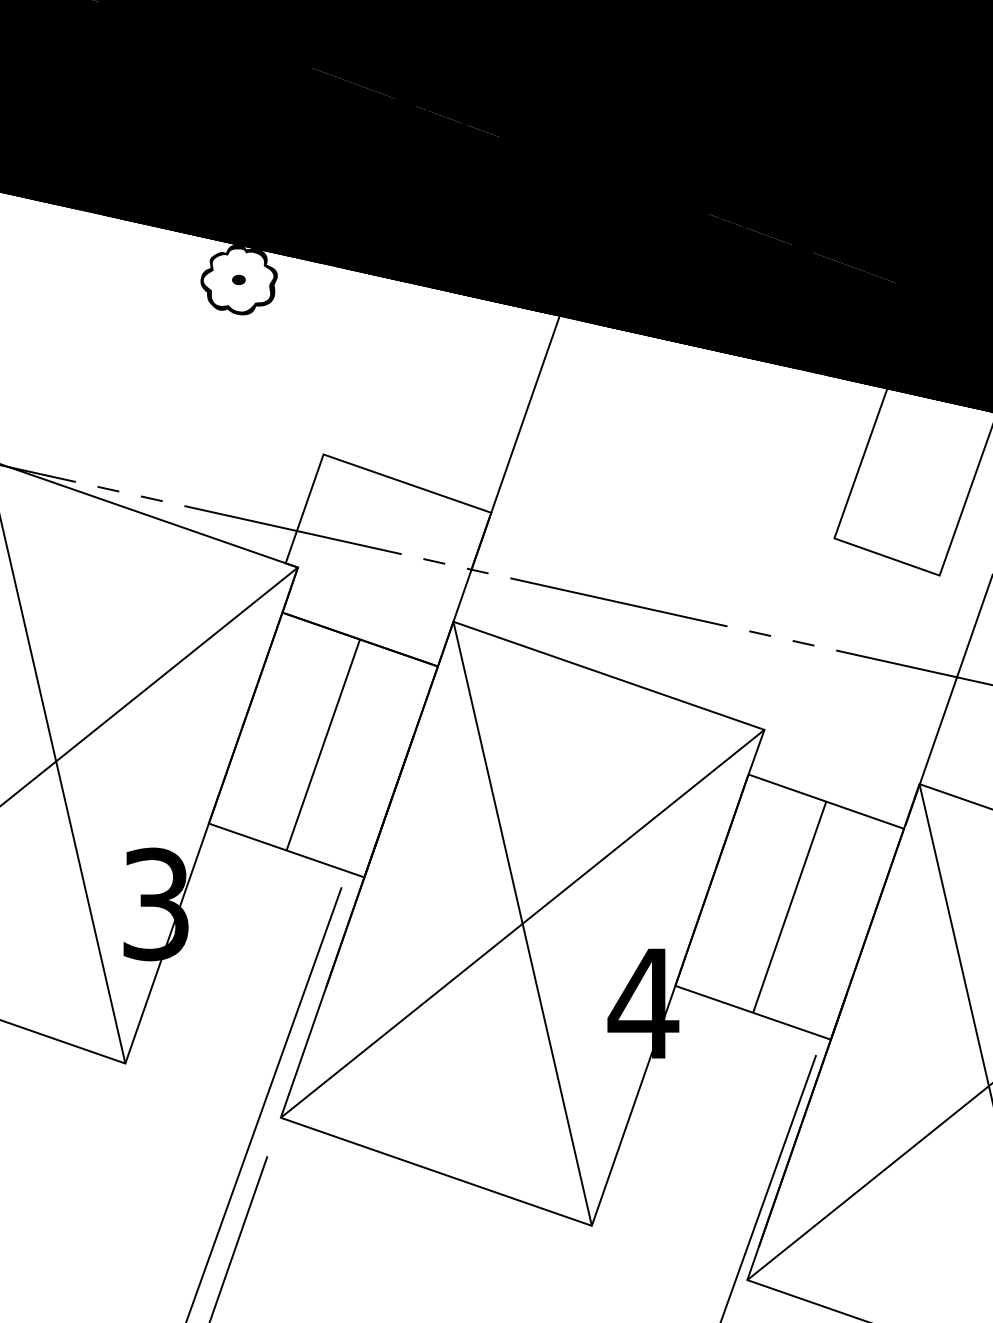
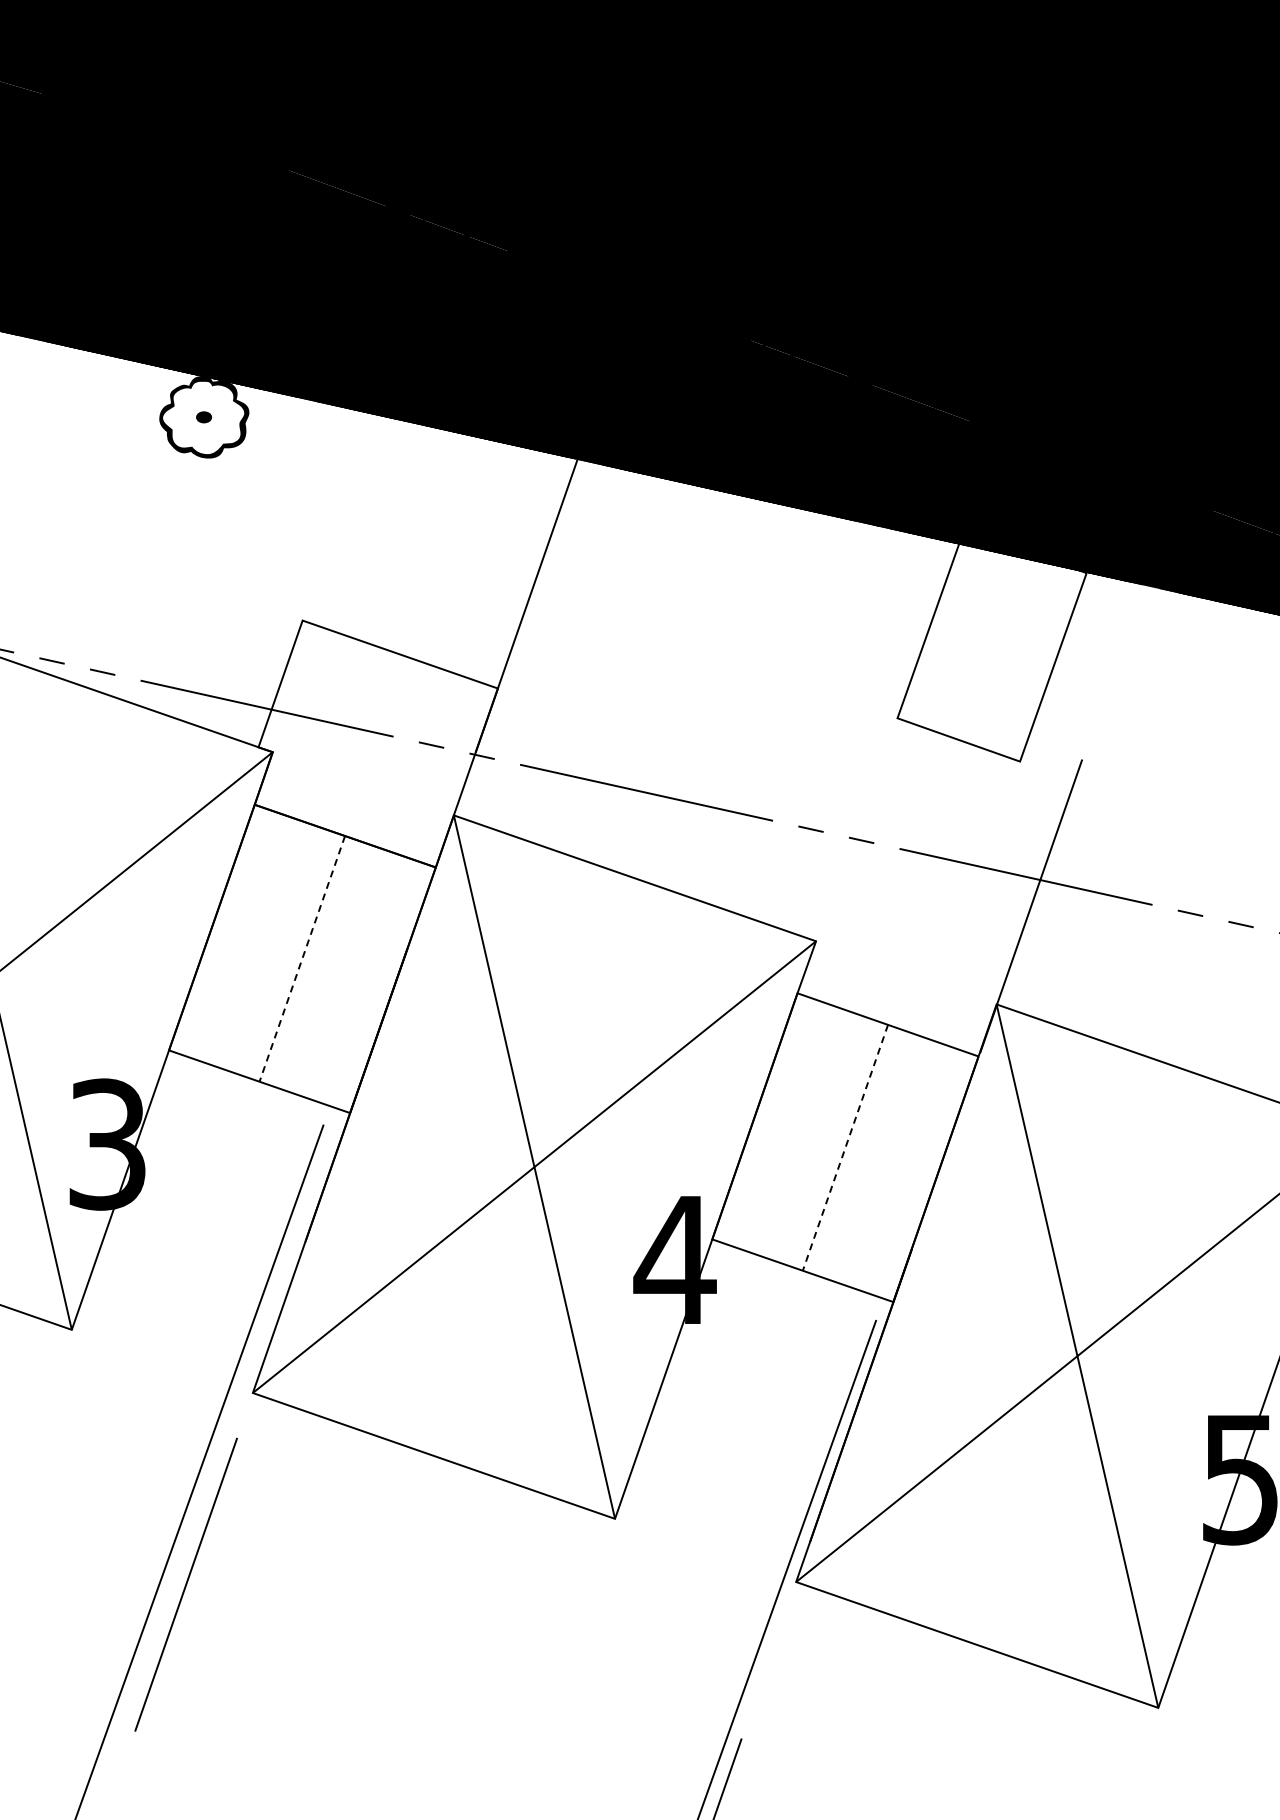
line: (323, 745) -> (302, 959), solid -> dashed
line: (789, 907) -> (845, 1148), solid -> dashed

